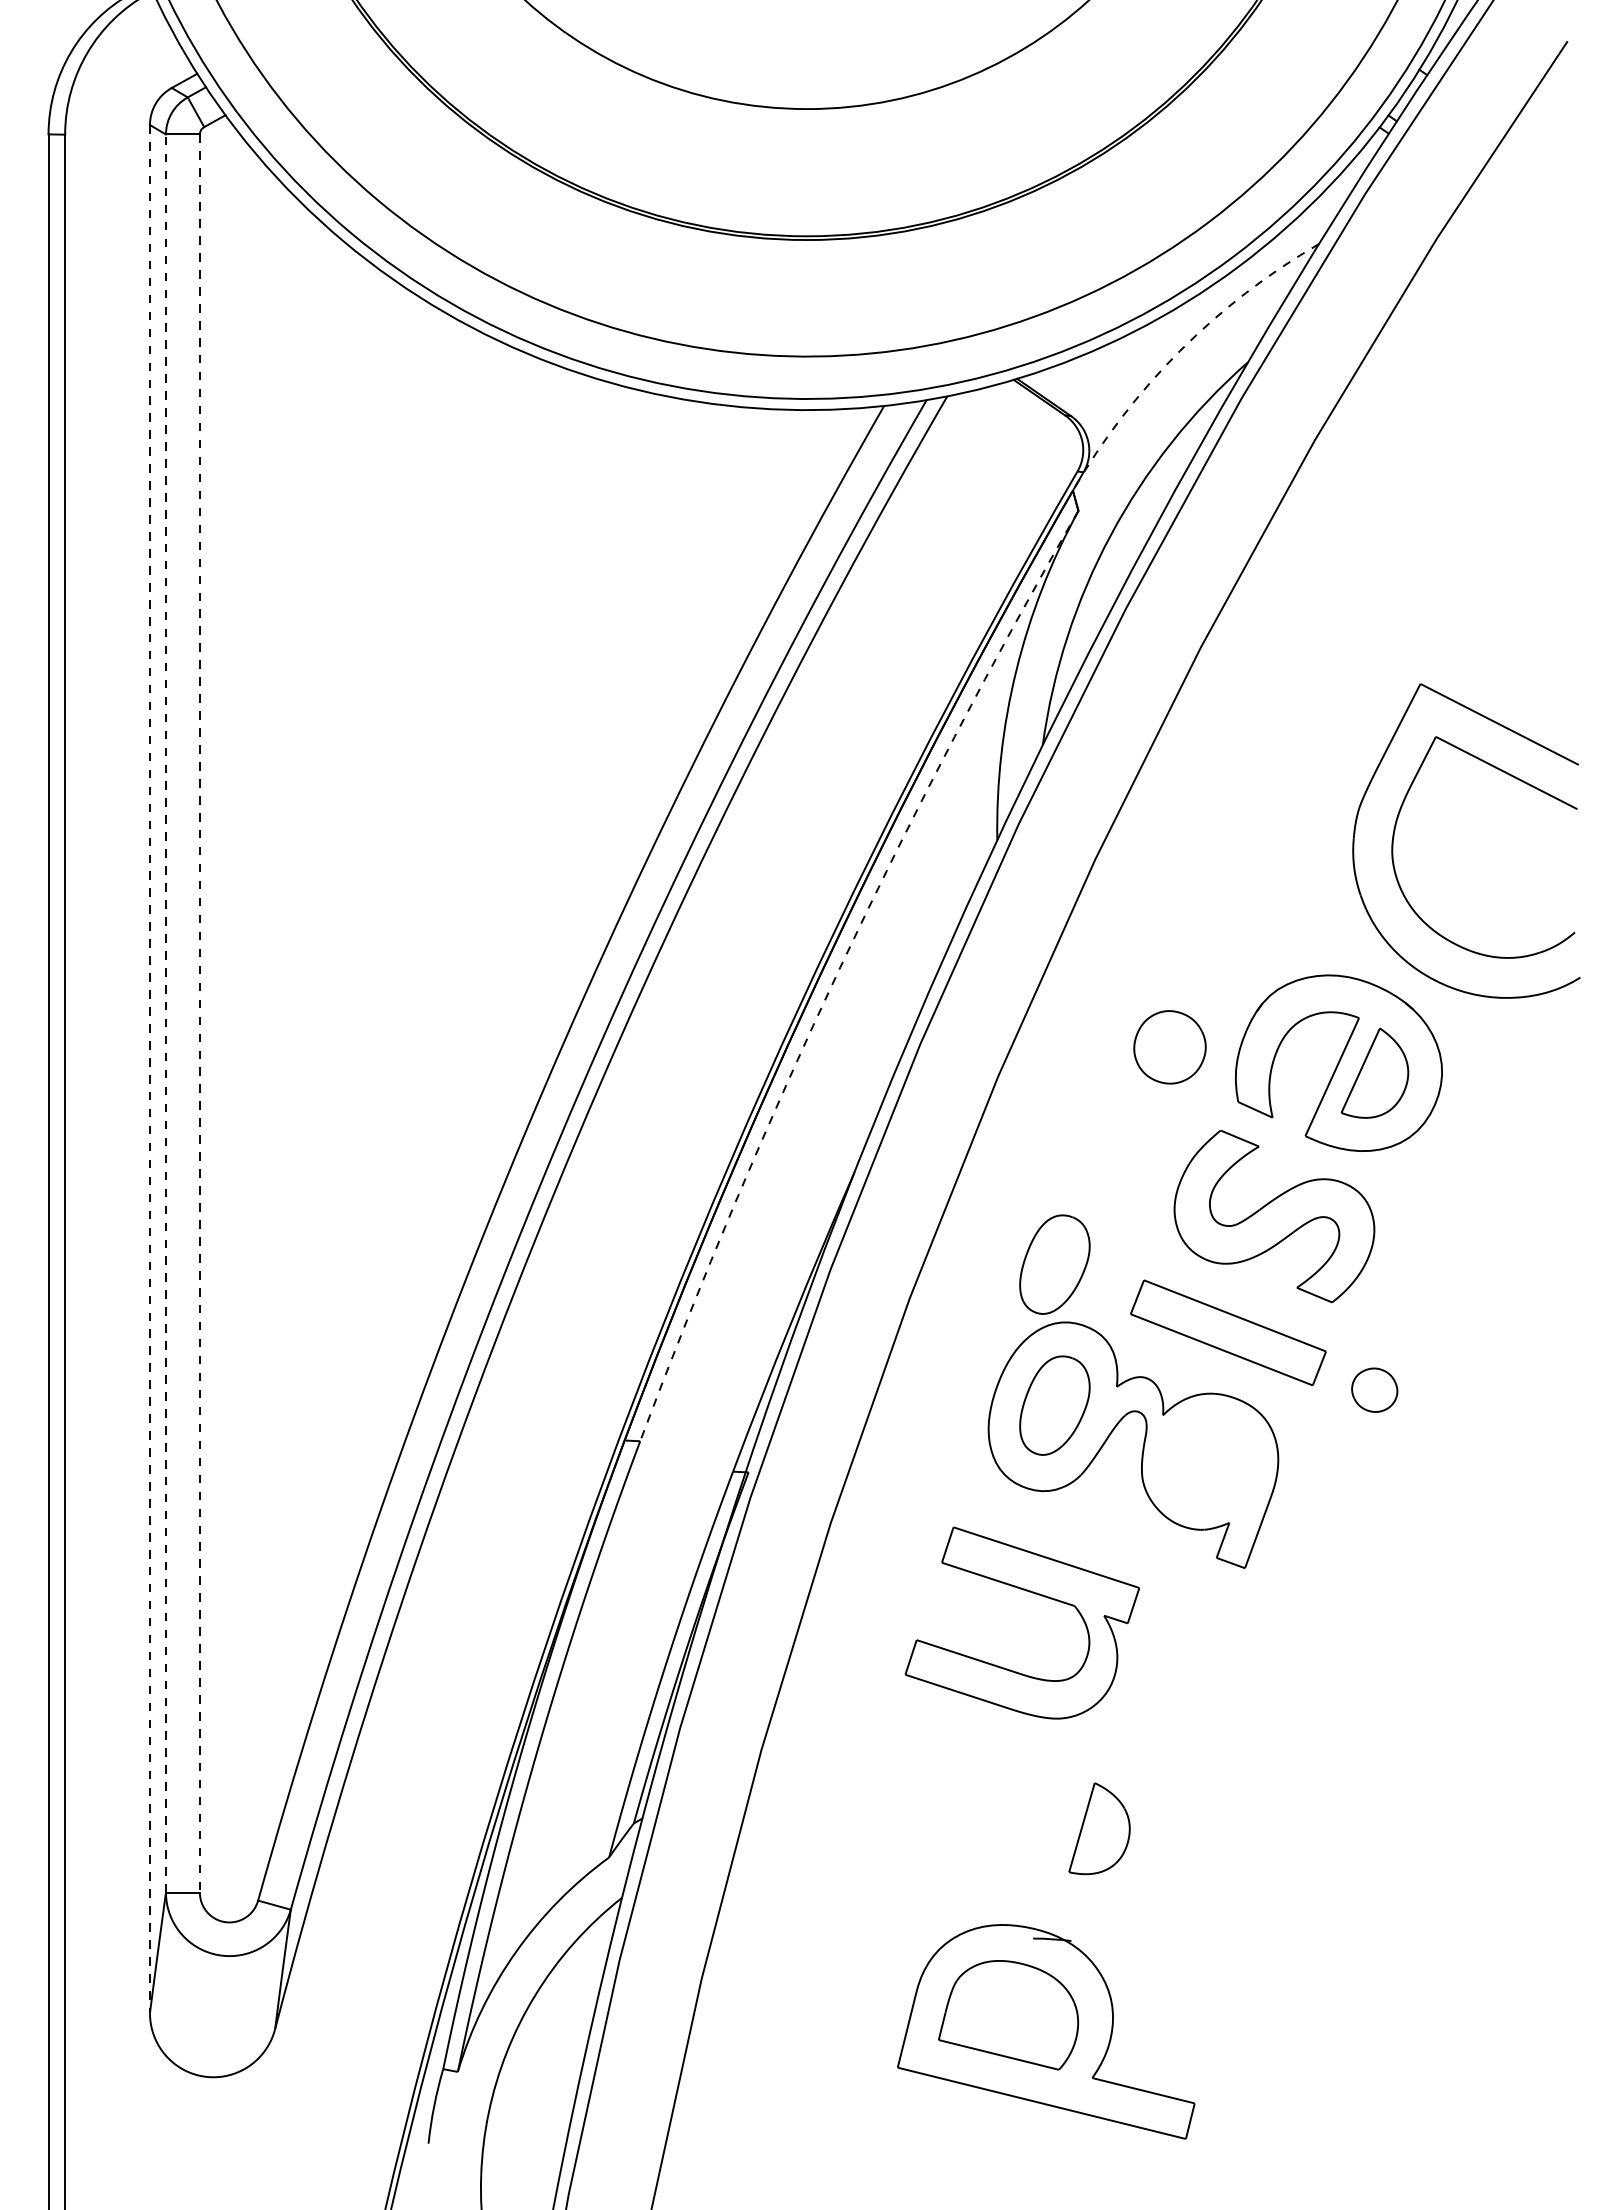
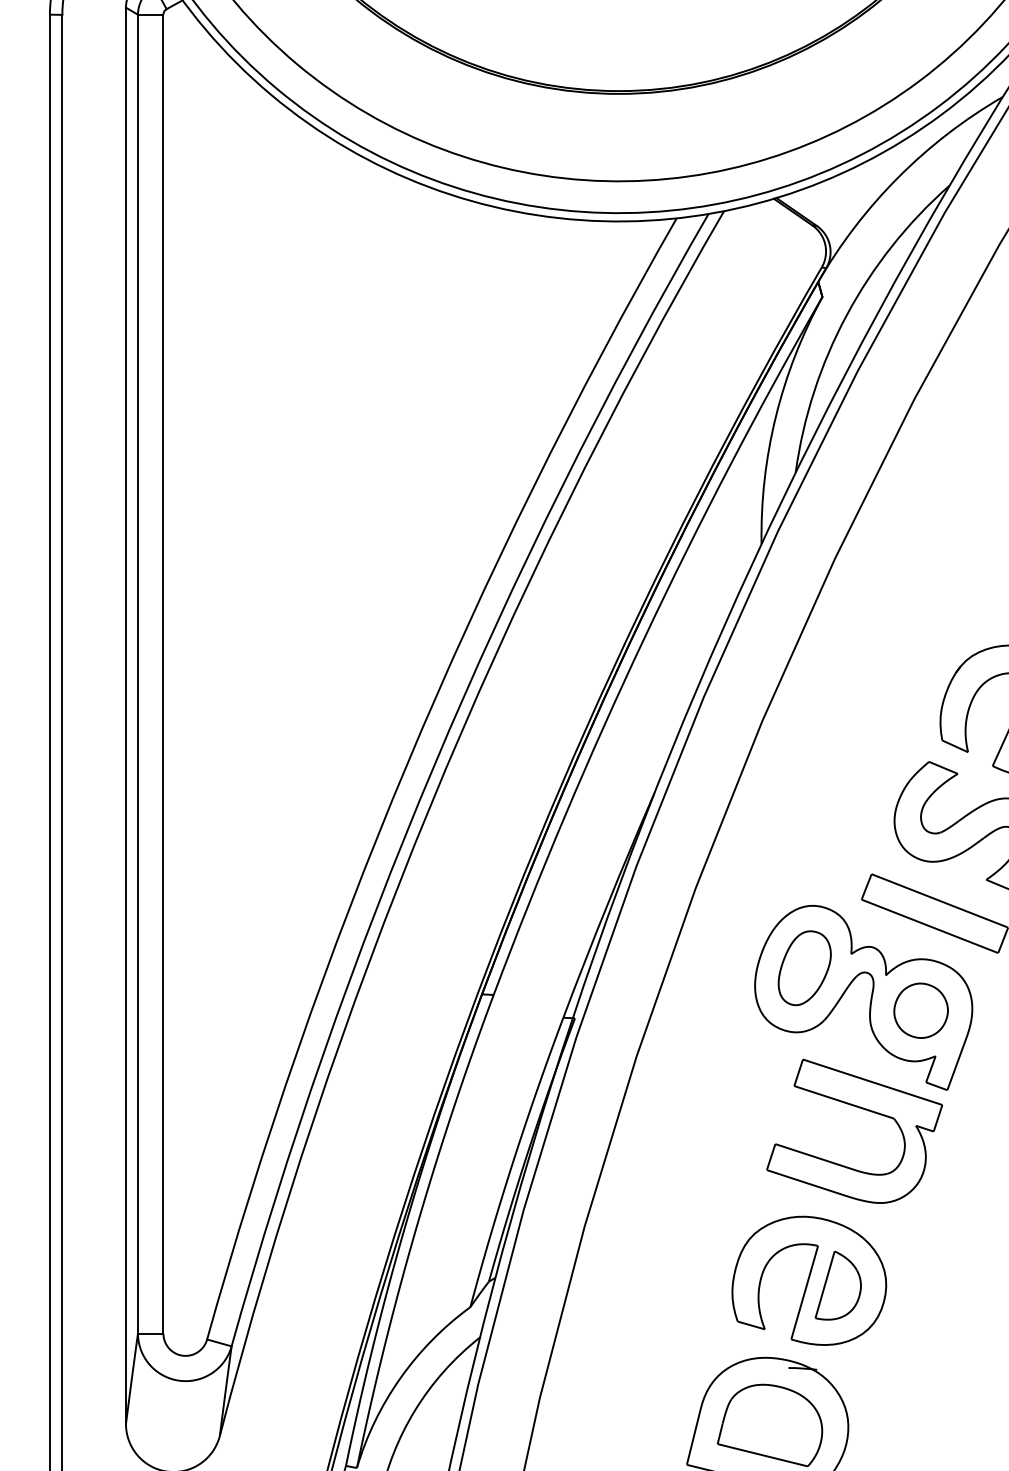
arc: (1179, 351) -> (898, 177), dashed -> solid
arc: (840, 967) -> (643, 639), dashed -> solid
line: (165, 1013) -> (137, 674), dashed -> solid
line: (199, 1014) -> (163, 674), dashed -> solid
part: (1169, 1047) -> (920, 1010), moved
line: (149, 1069) -> (125, 716), dashed -> solid
part: (1054, 1264) -> (804, 862), removed
part: (1032, 1593) -> (862, 1109), moved
part: (1060, 1822) -> (808, 1280), added

